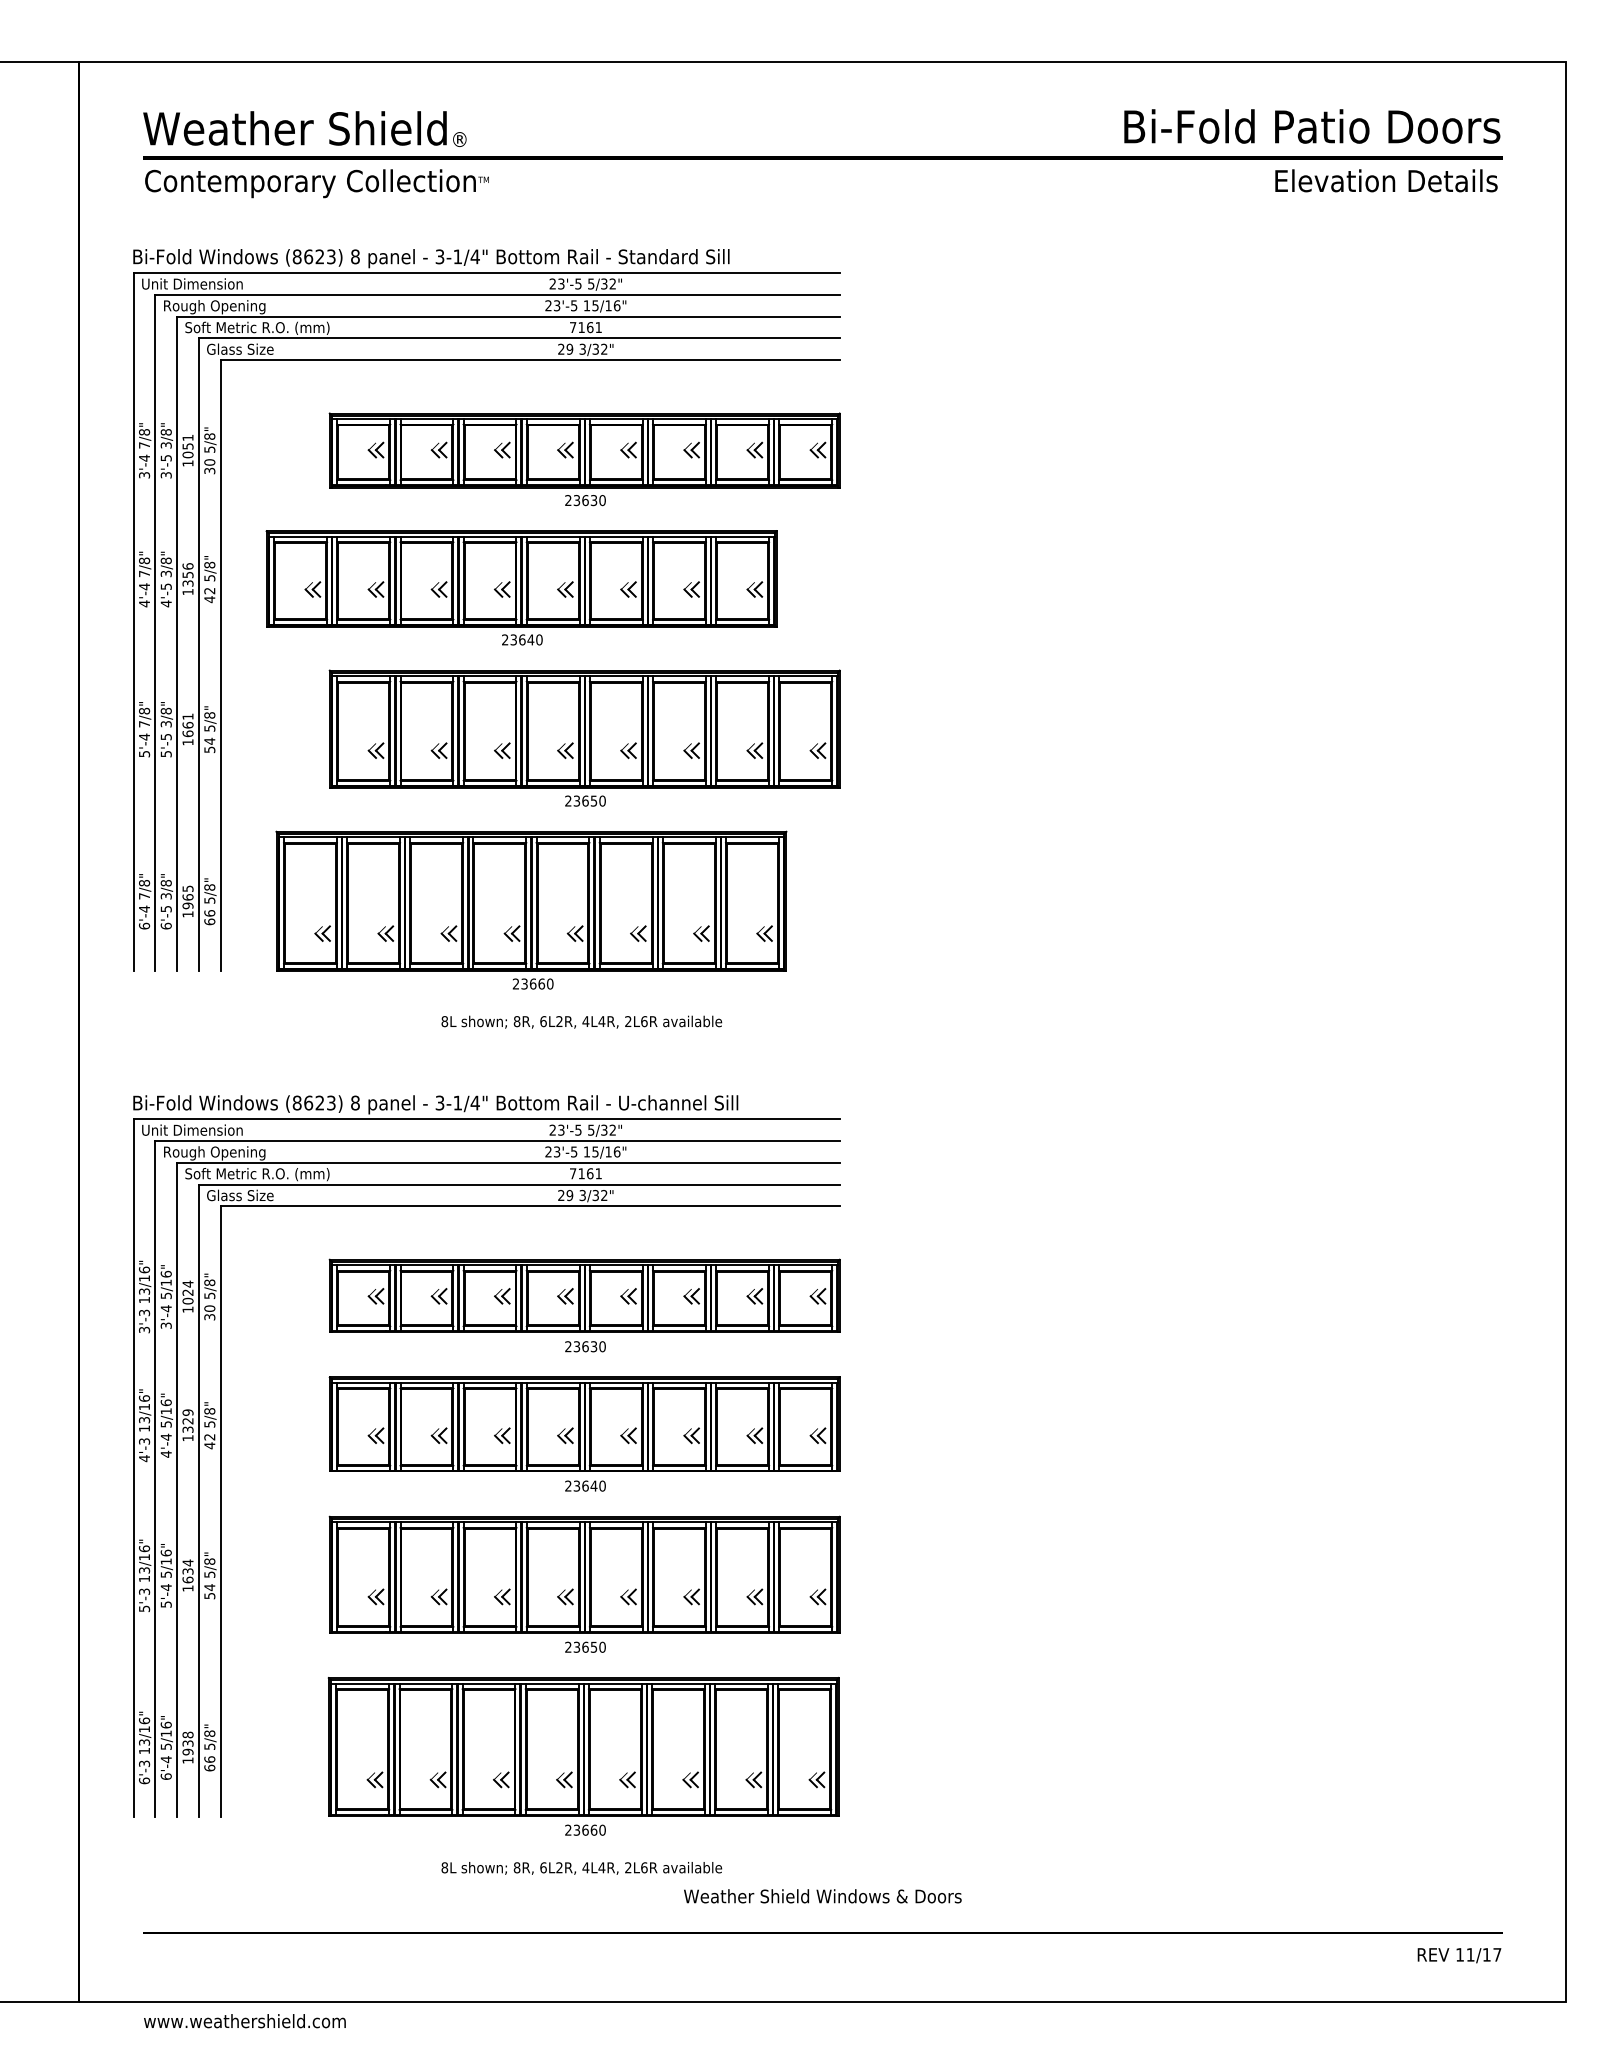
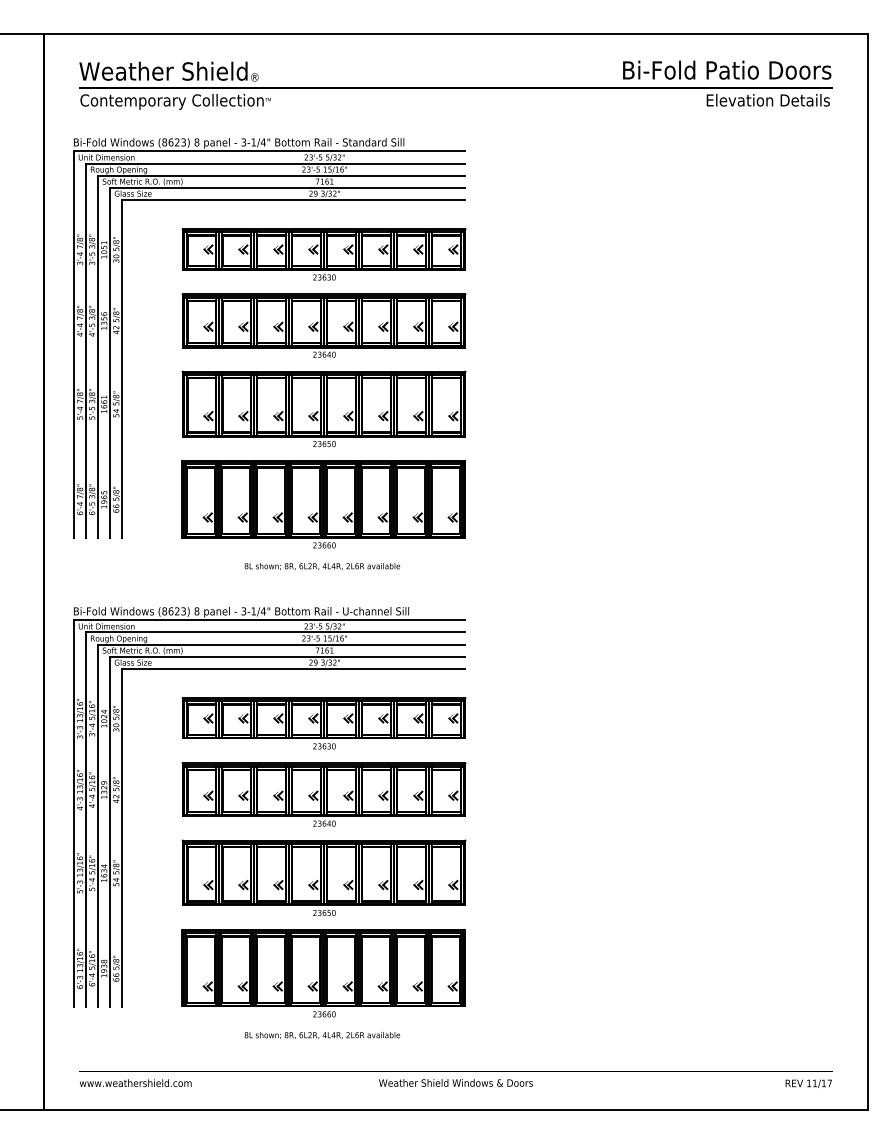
part: (520, 587) -> (323, 325), moved
part: (531, 910) -> (323, 504), moved
text: (821, 1895) -> (455, 1082), moved
text: (244, 2019) -> (135, 1082), moved

